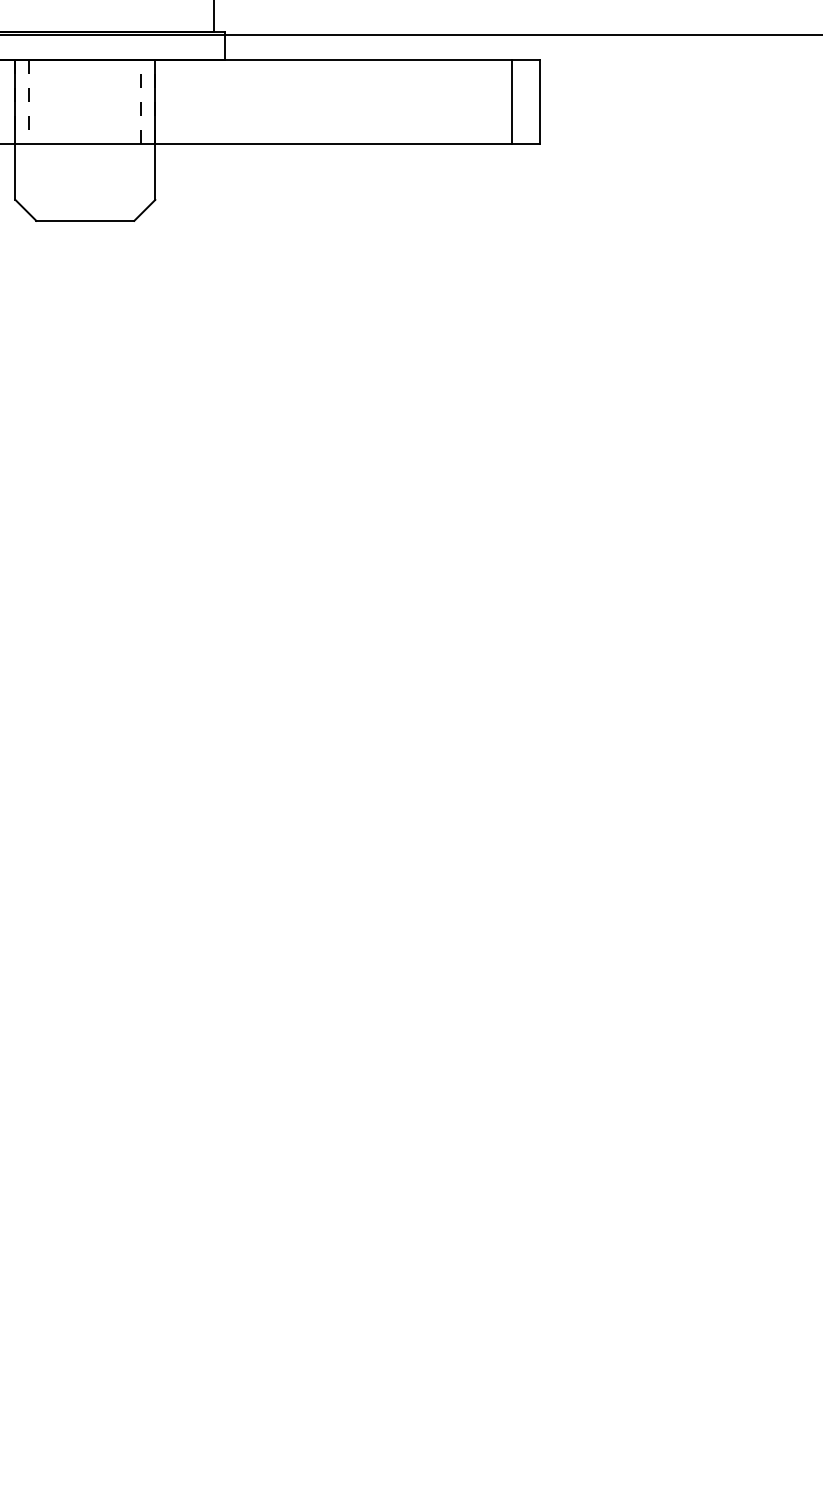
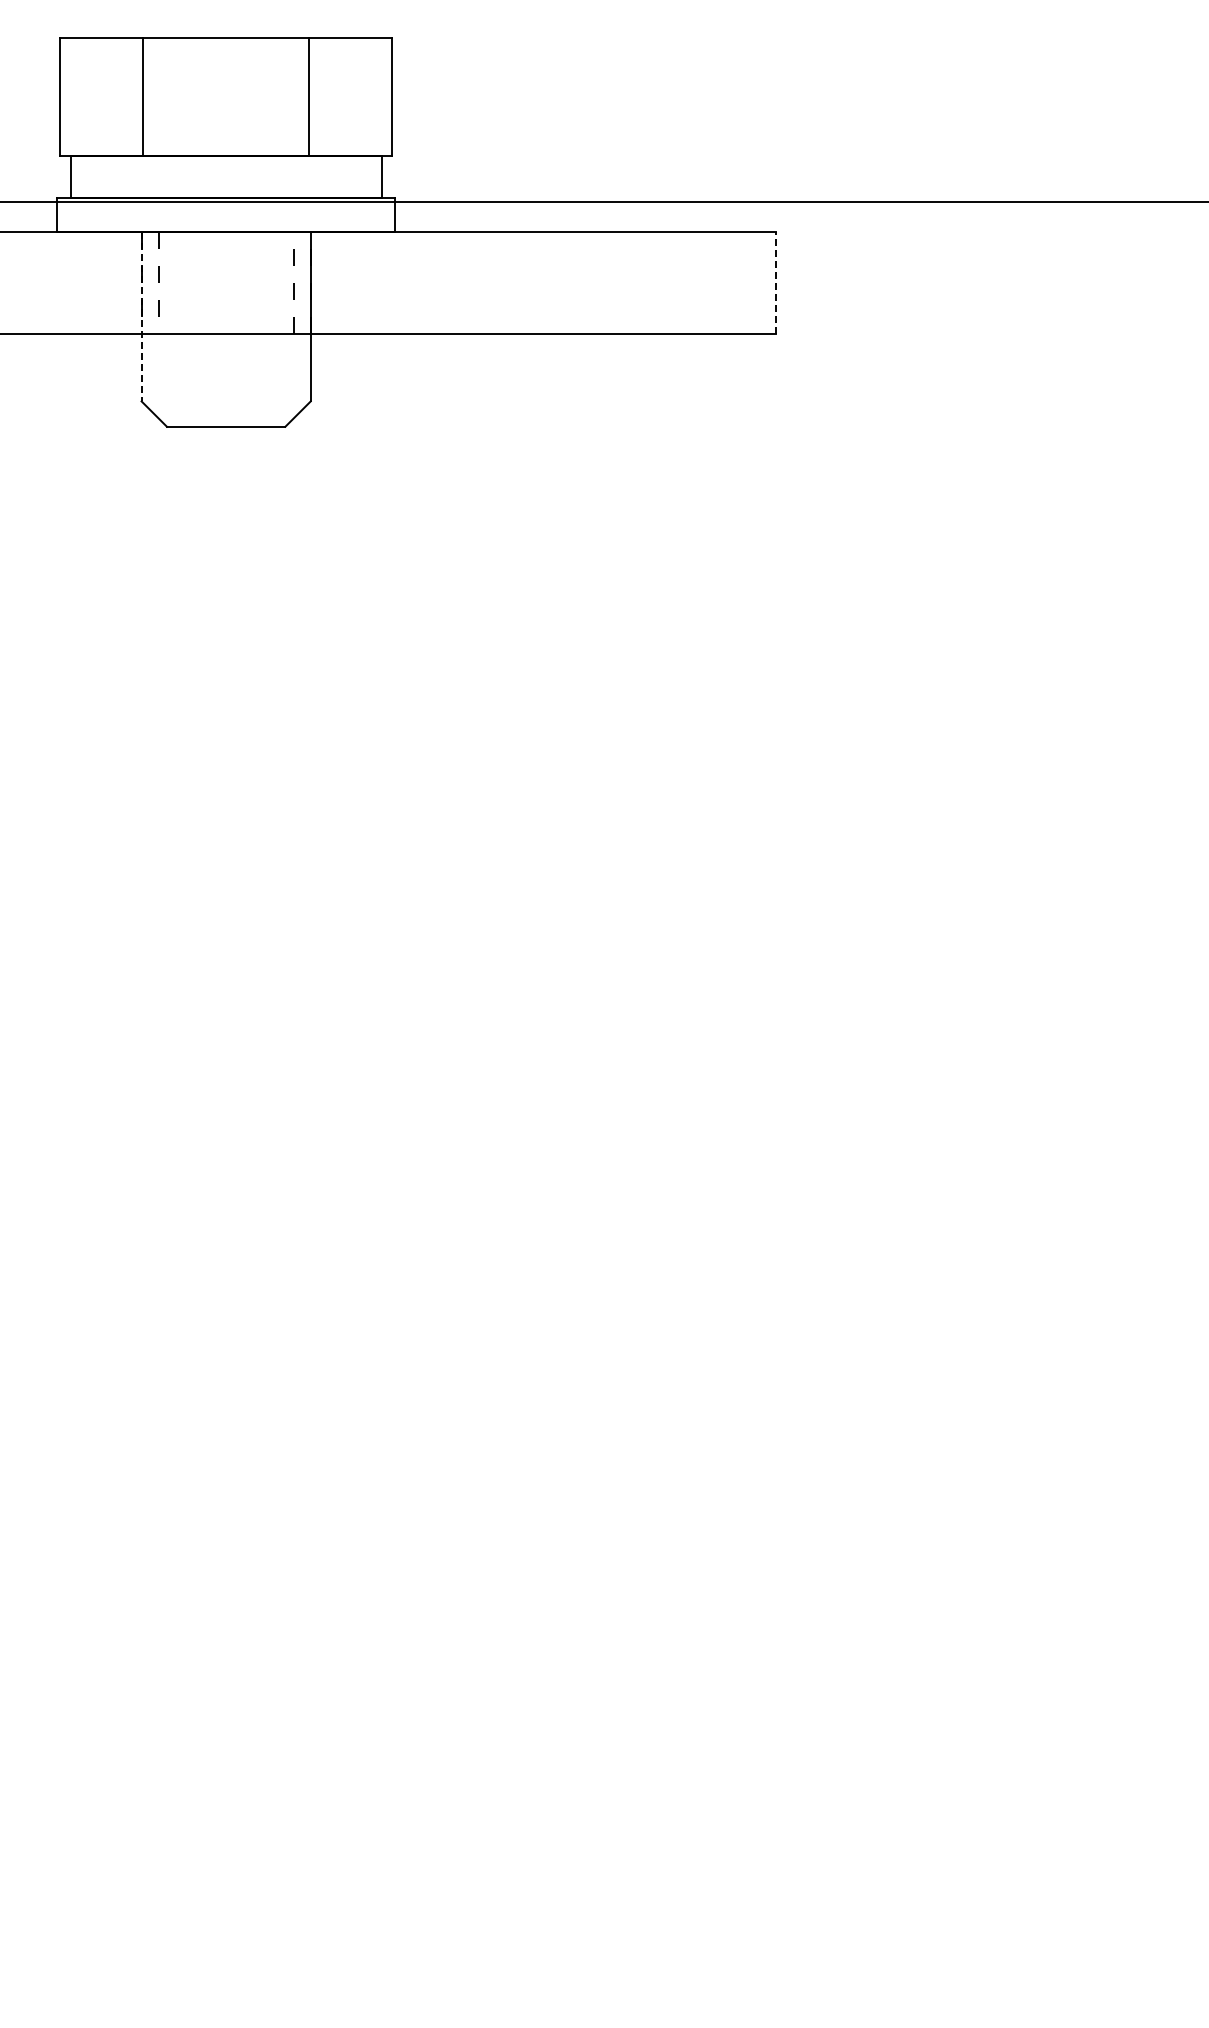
line: (512, 101) -> (742, 282), removed
line: (539, 102) -> (775, 283), solid -> dashed
line: (15, 129) -> (141, 316), solid -> dashed

